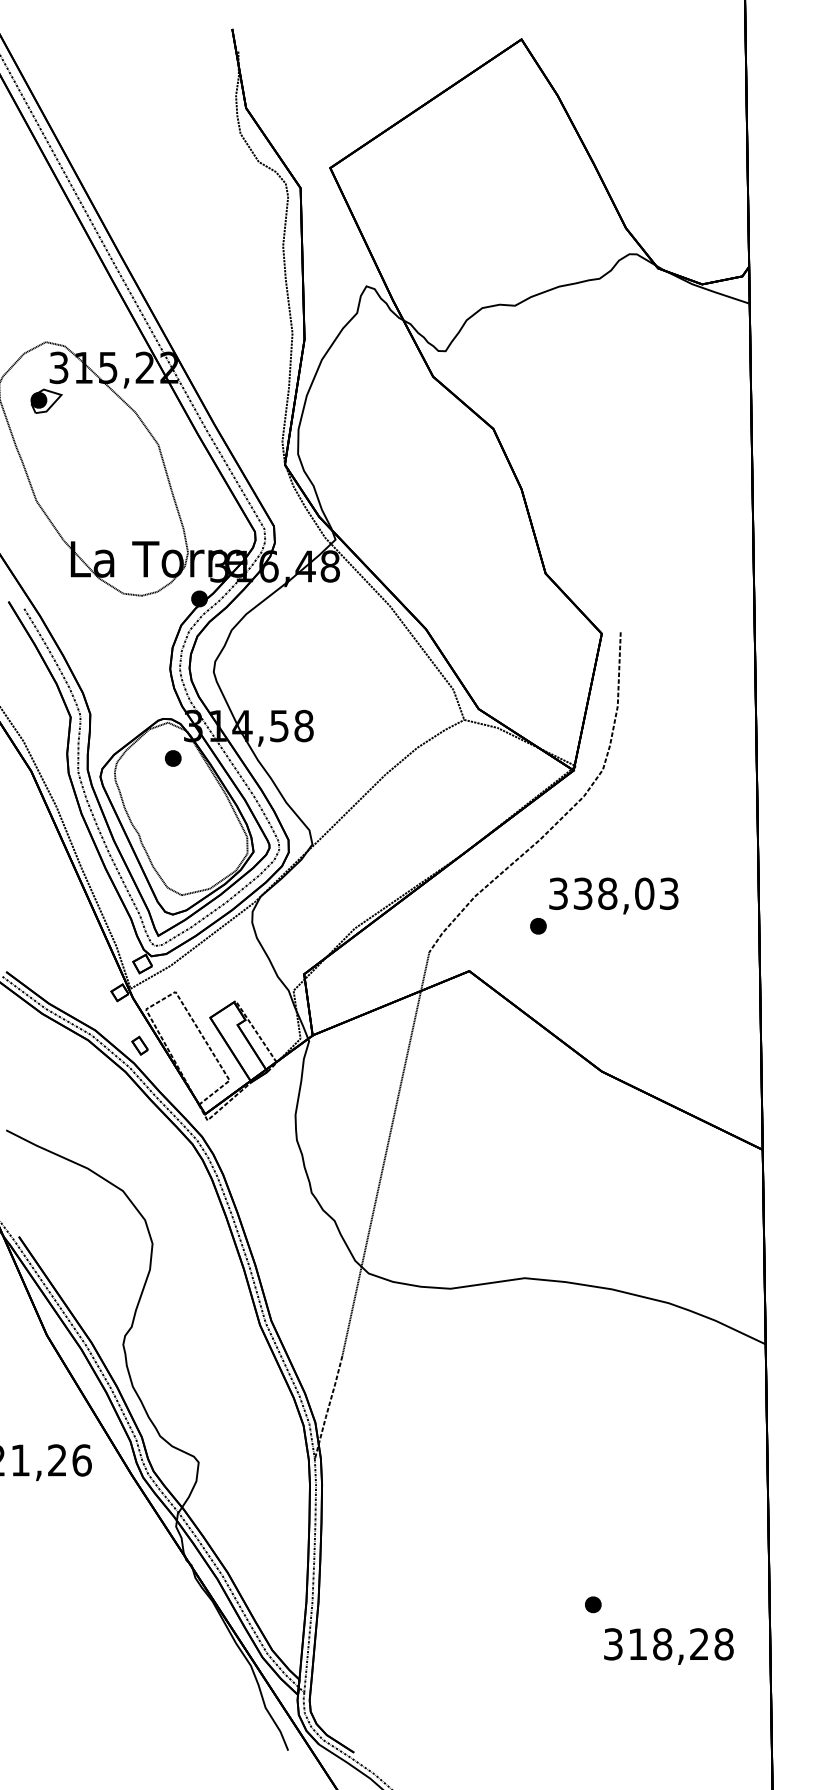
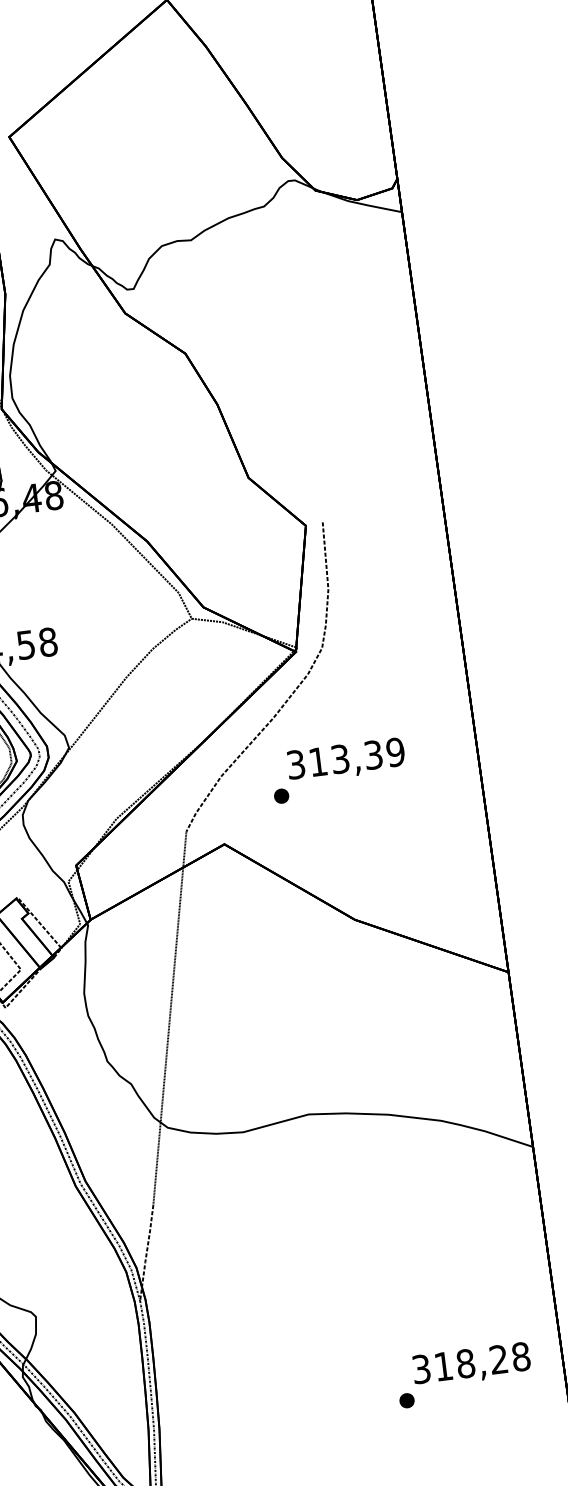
text: (625, 893) -> (356, 756), 338,03 -> 313,39
text: (668, 1646) -> (471, 1365), moved

